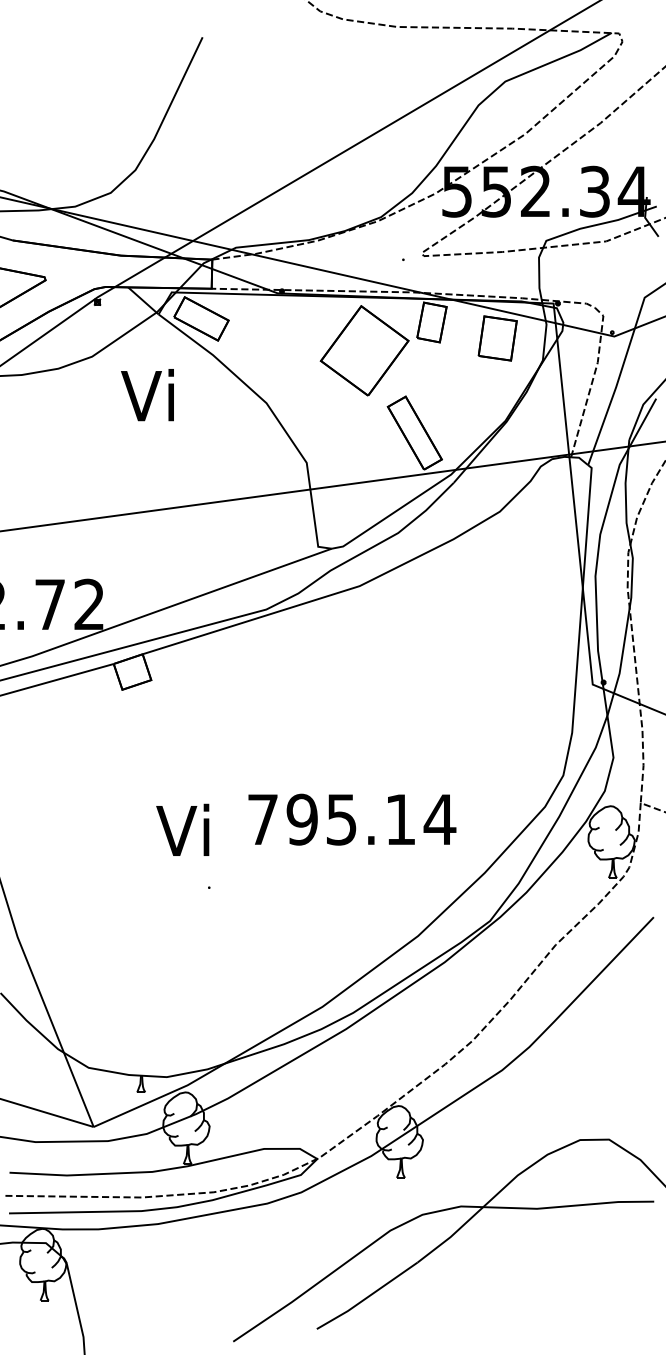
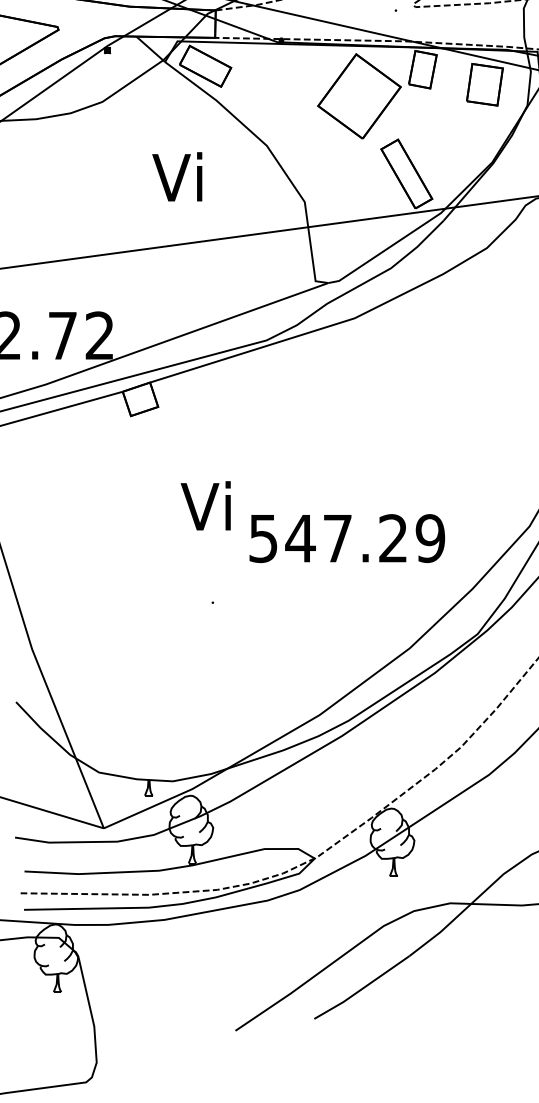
text: (147, 395) -> (177, 177), moved
text: (352, 819) -> (347, 538), 795.14 -> 547.29
text: (182, 829) -> (205, 505), moved

